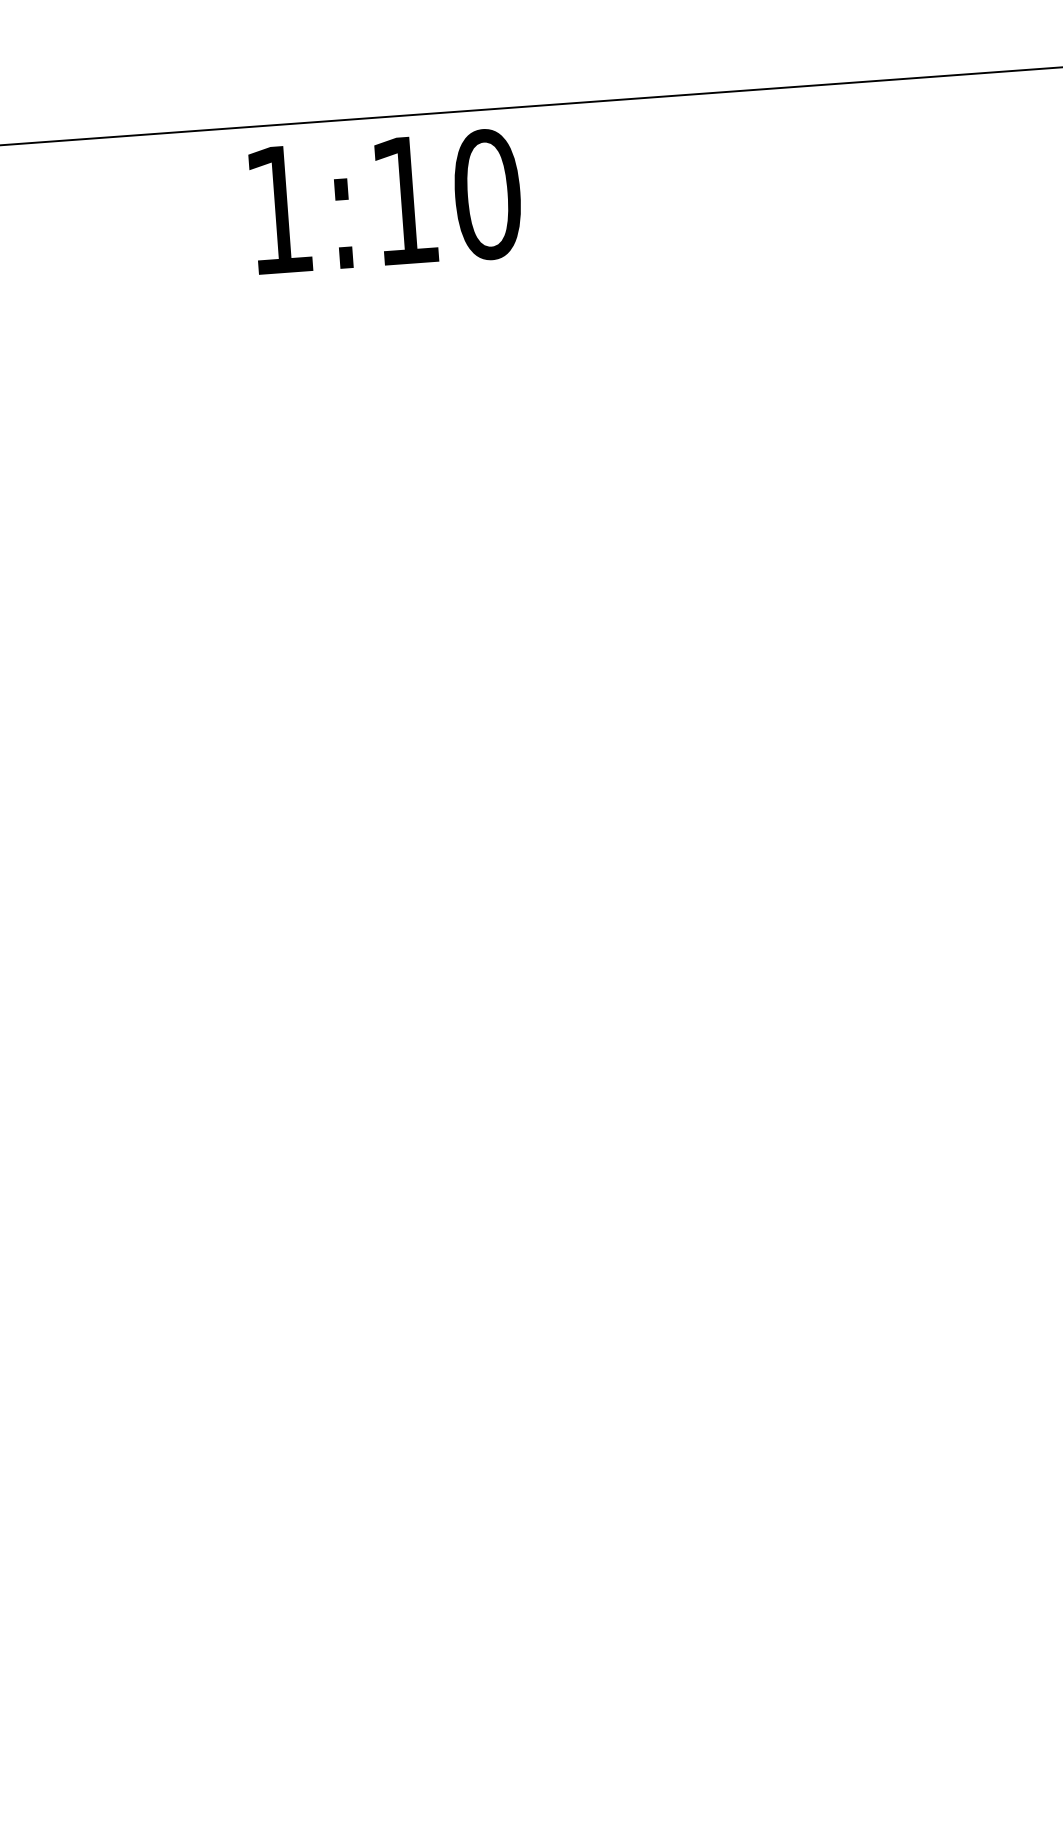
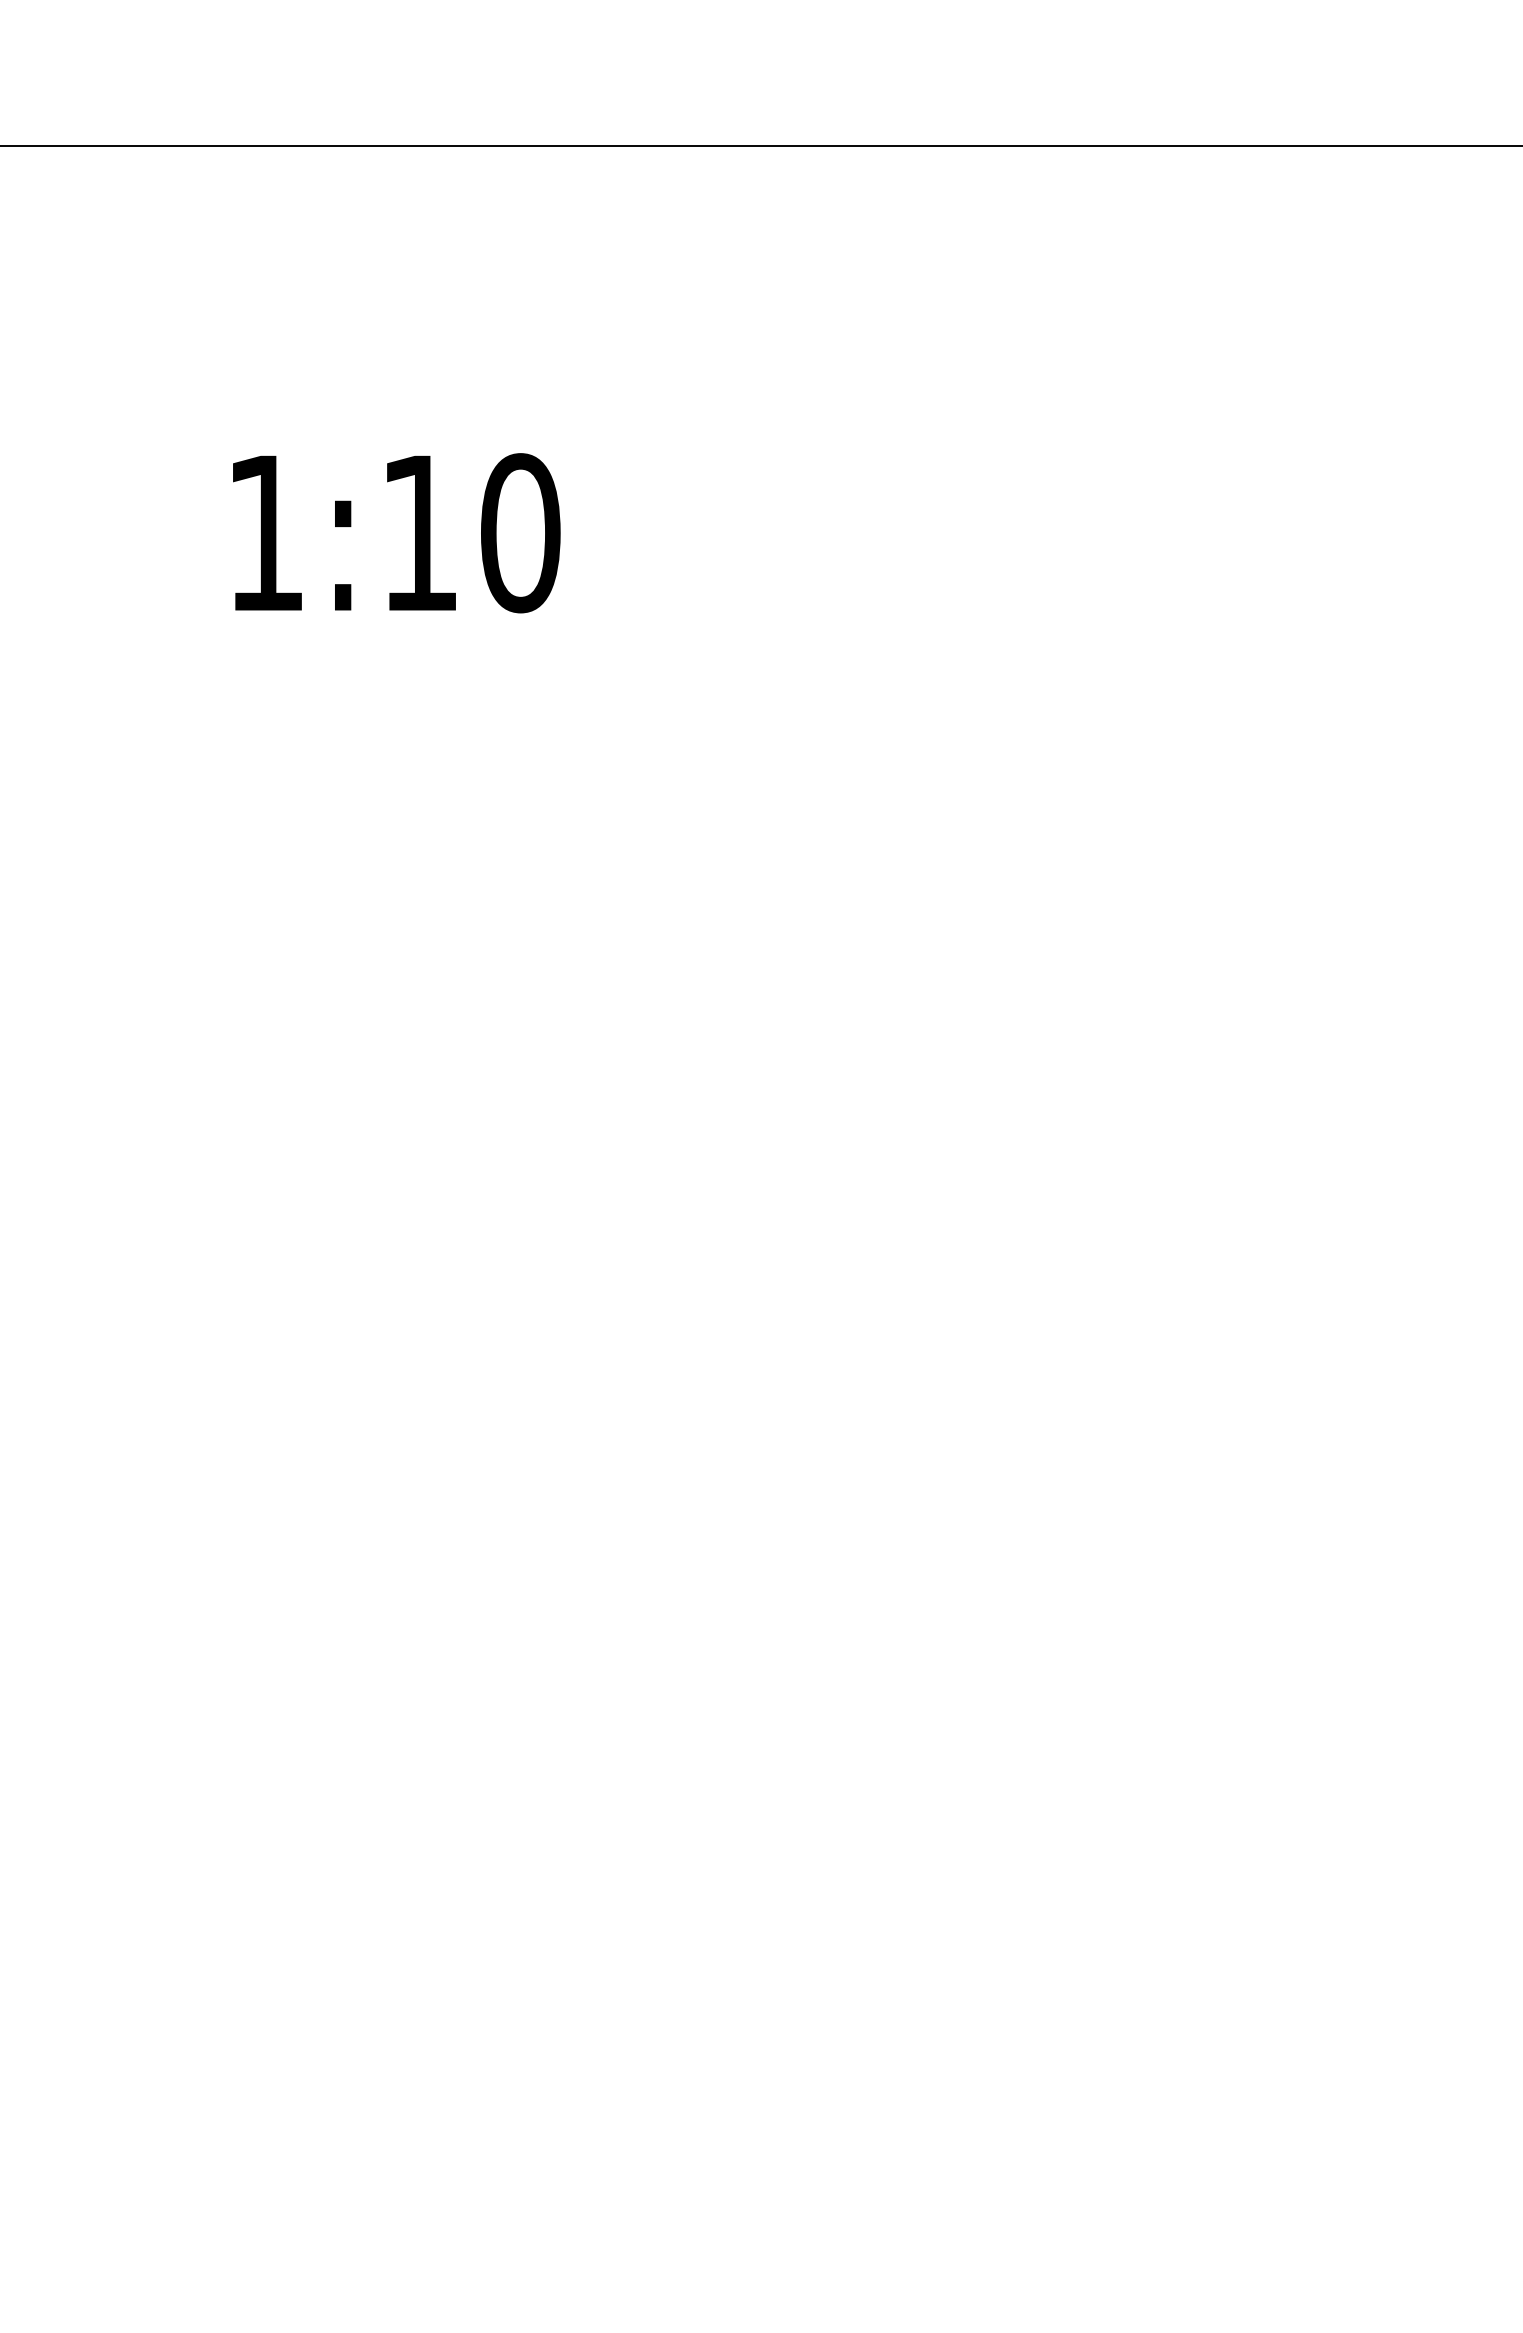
text: (386, 202) -> (396, 533), moved

